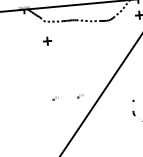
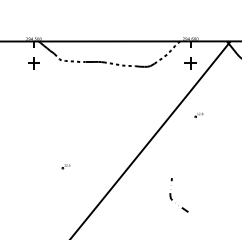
part: (47, 41) -> (33, 63), moved
part: (80, 96) -> (99, 166), removed

